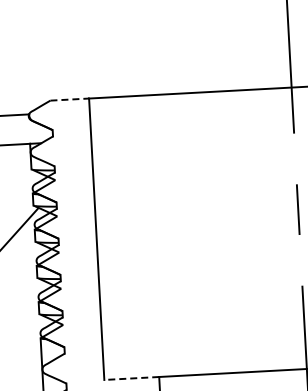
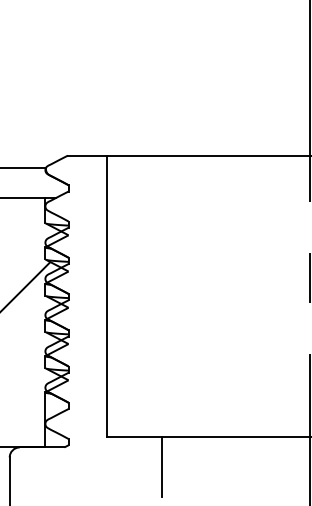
line: (69, 99) -> (87, 155), dashed -> solid
line: (131, 378) -> (133, 437), dashed -> solid

